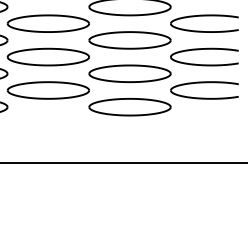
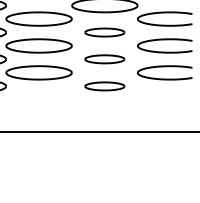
part: (129, 40) -> (104, 32), size x0.6
part: (129, 73) -> (104, 59), size x0.6
part: (129, 107) -> (104, 86), size x0.6

